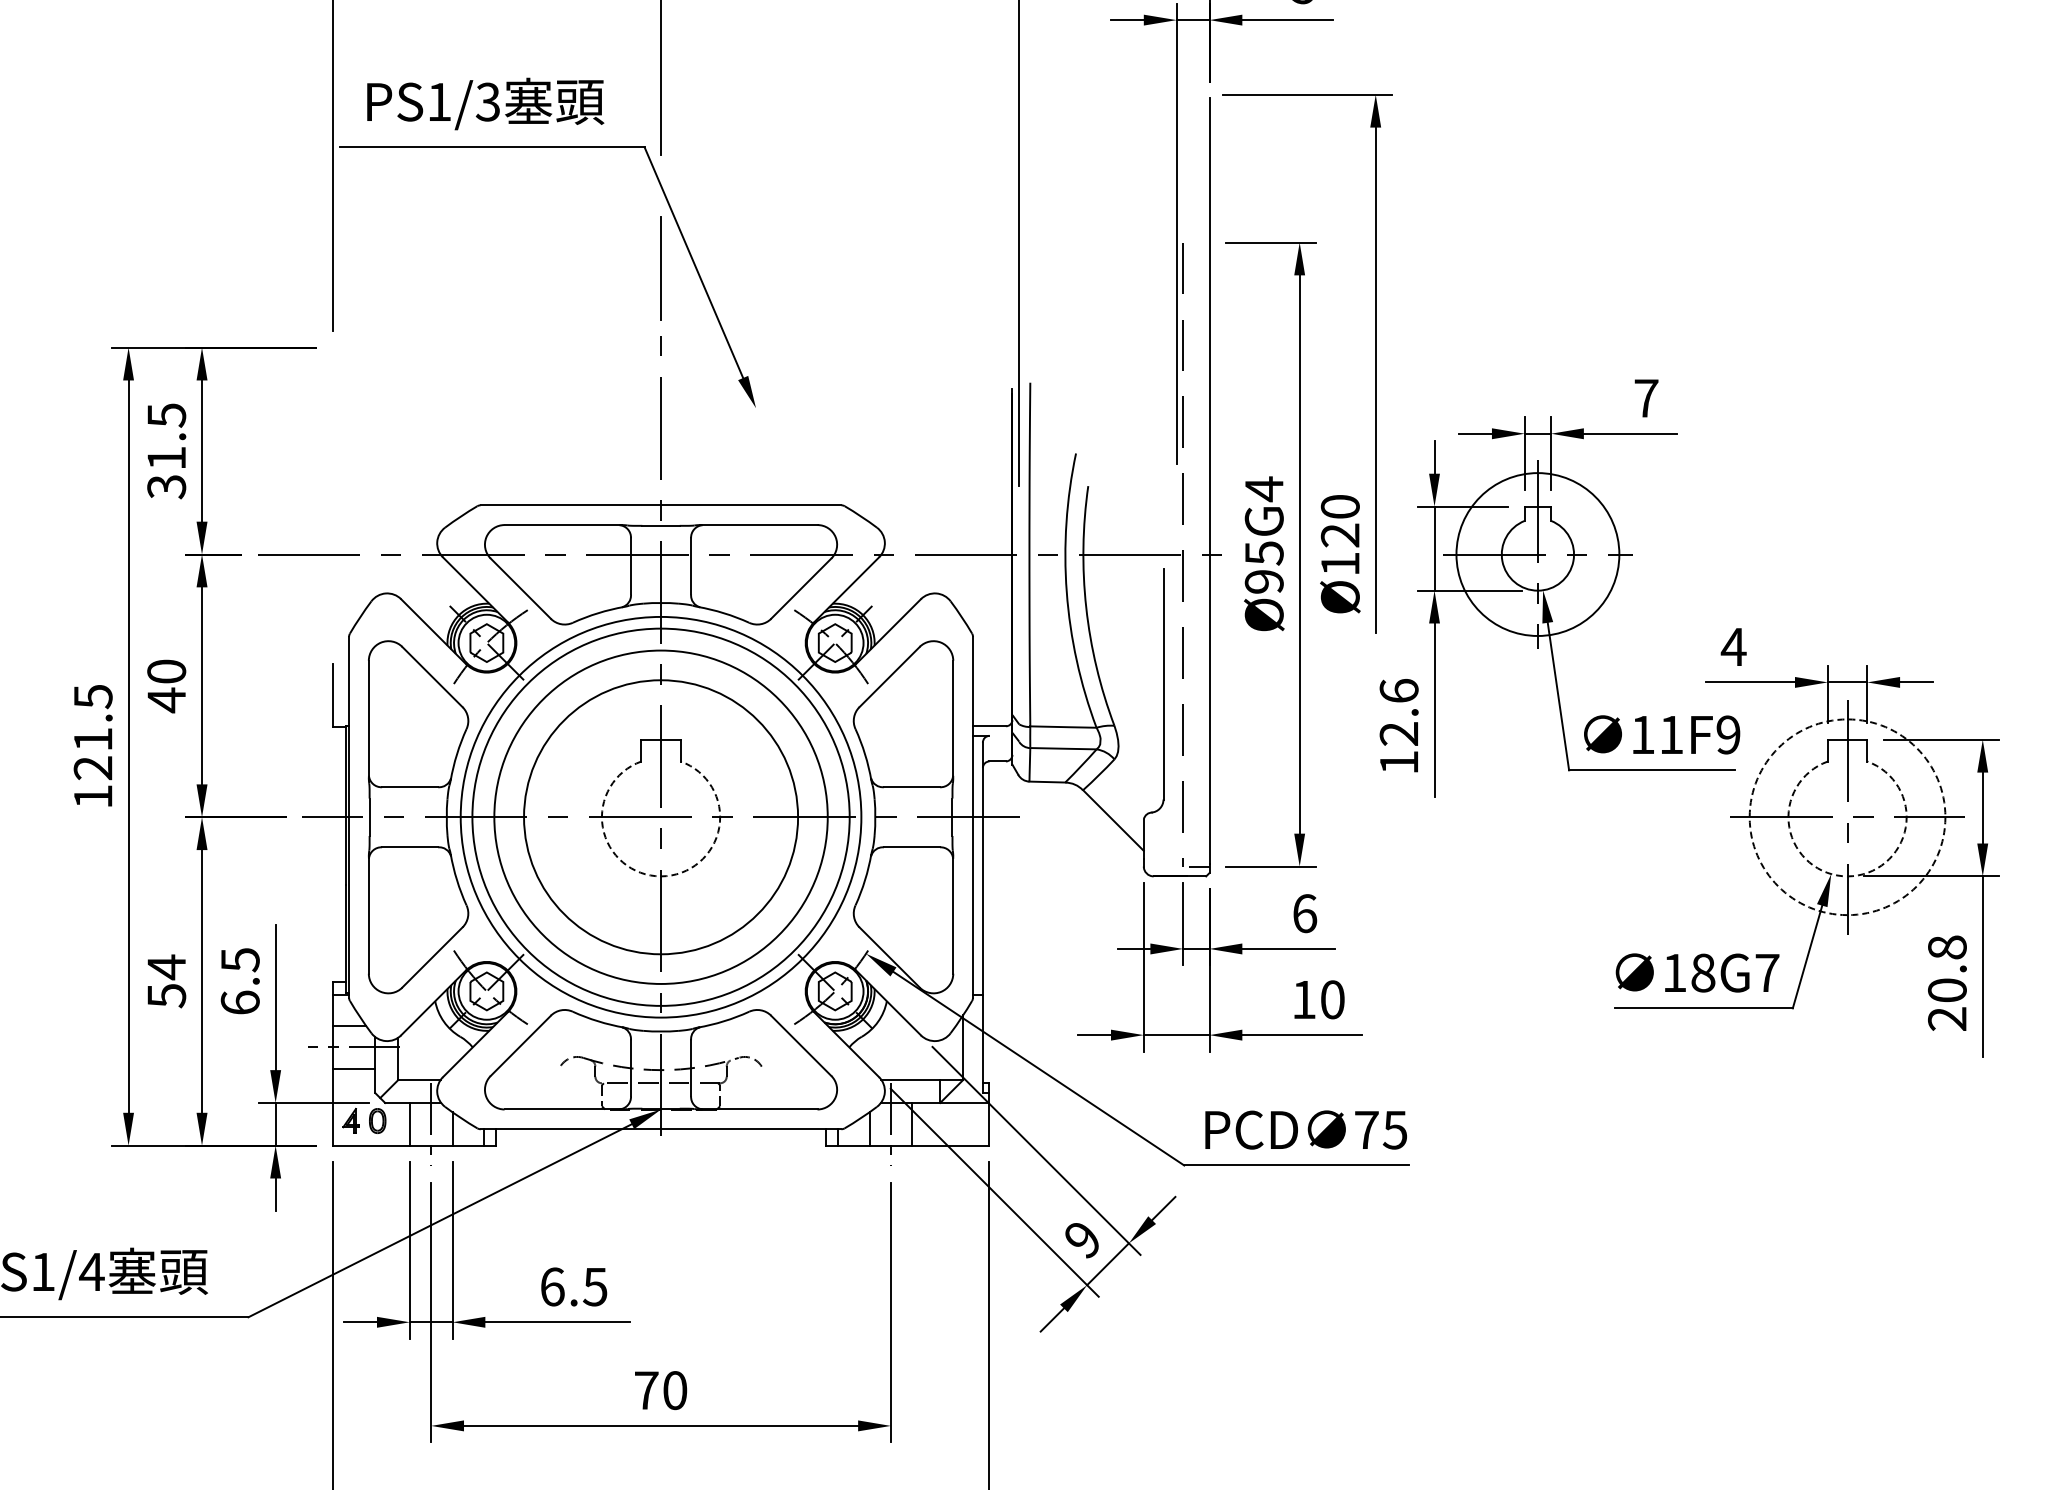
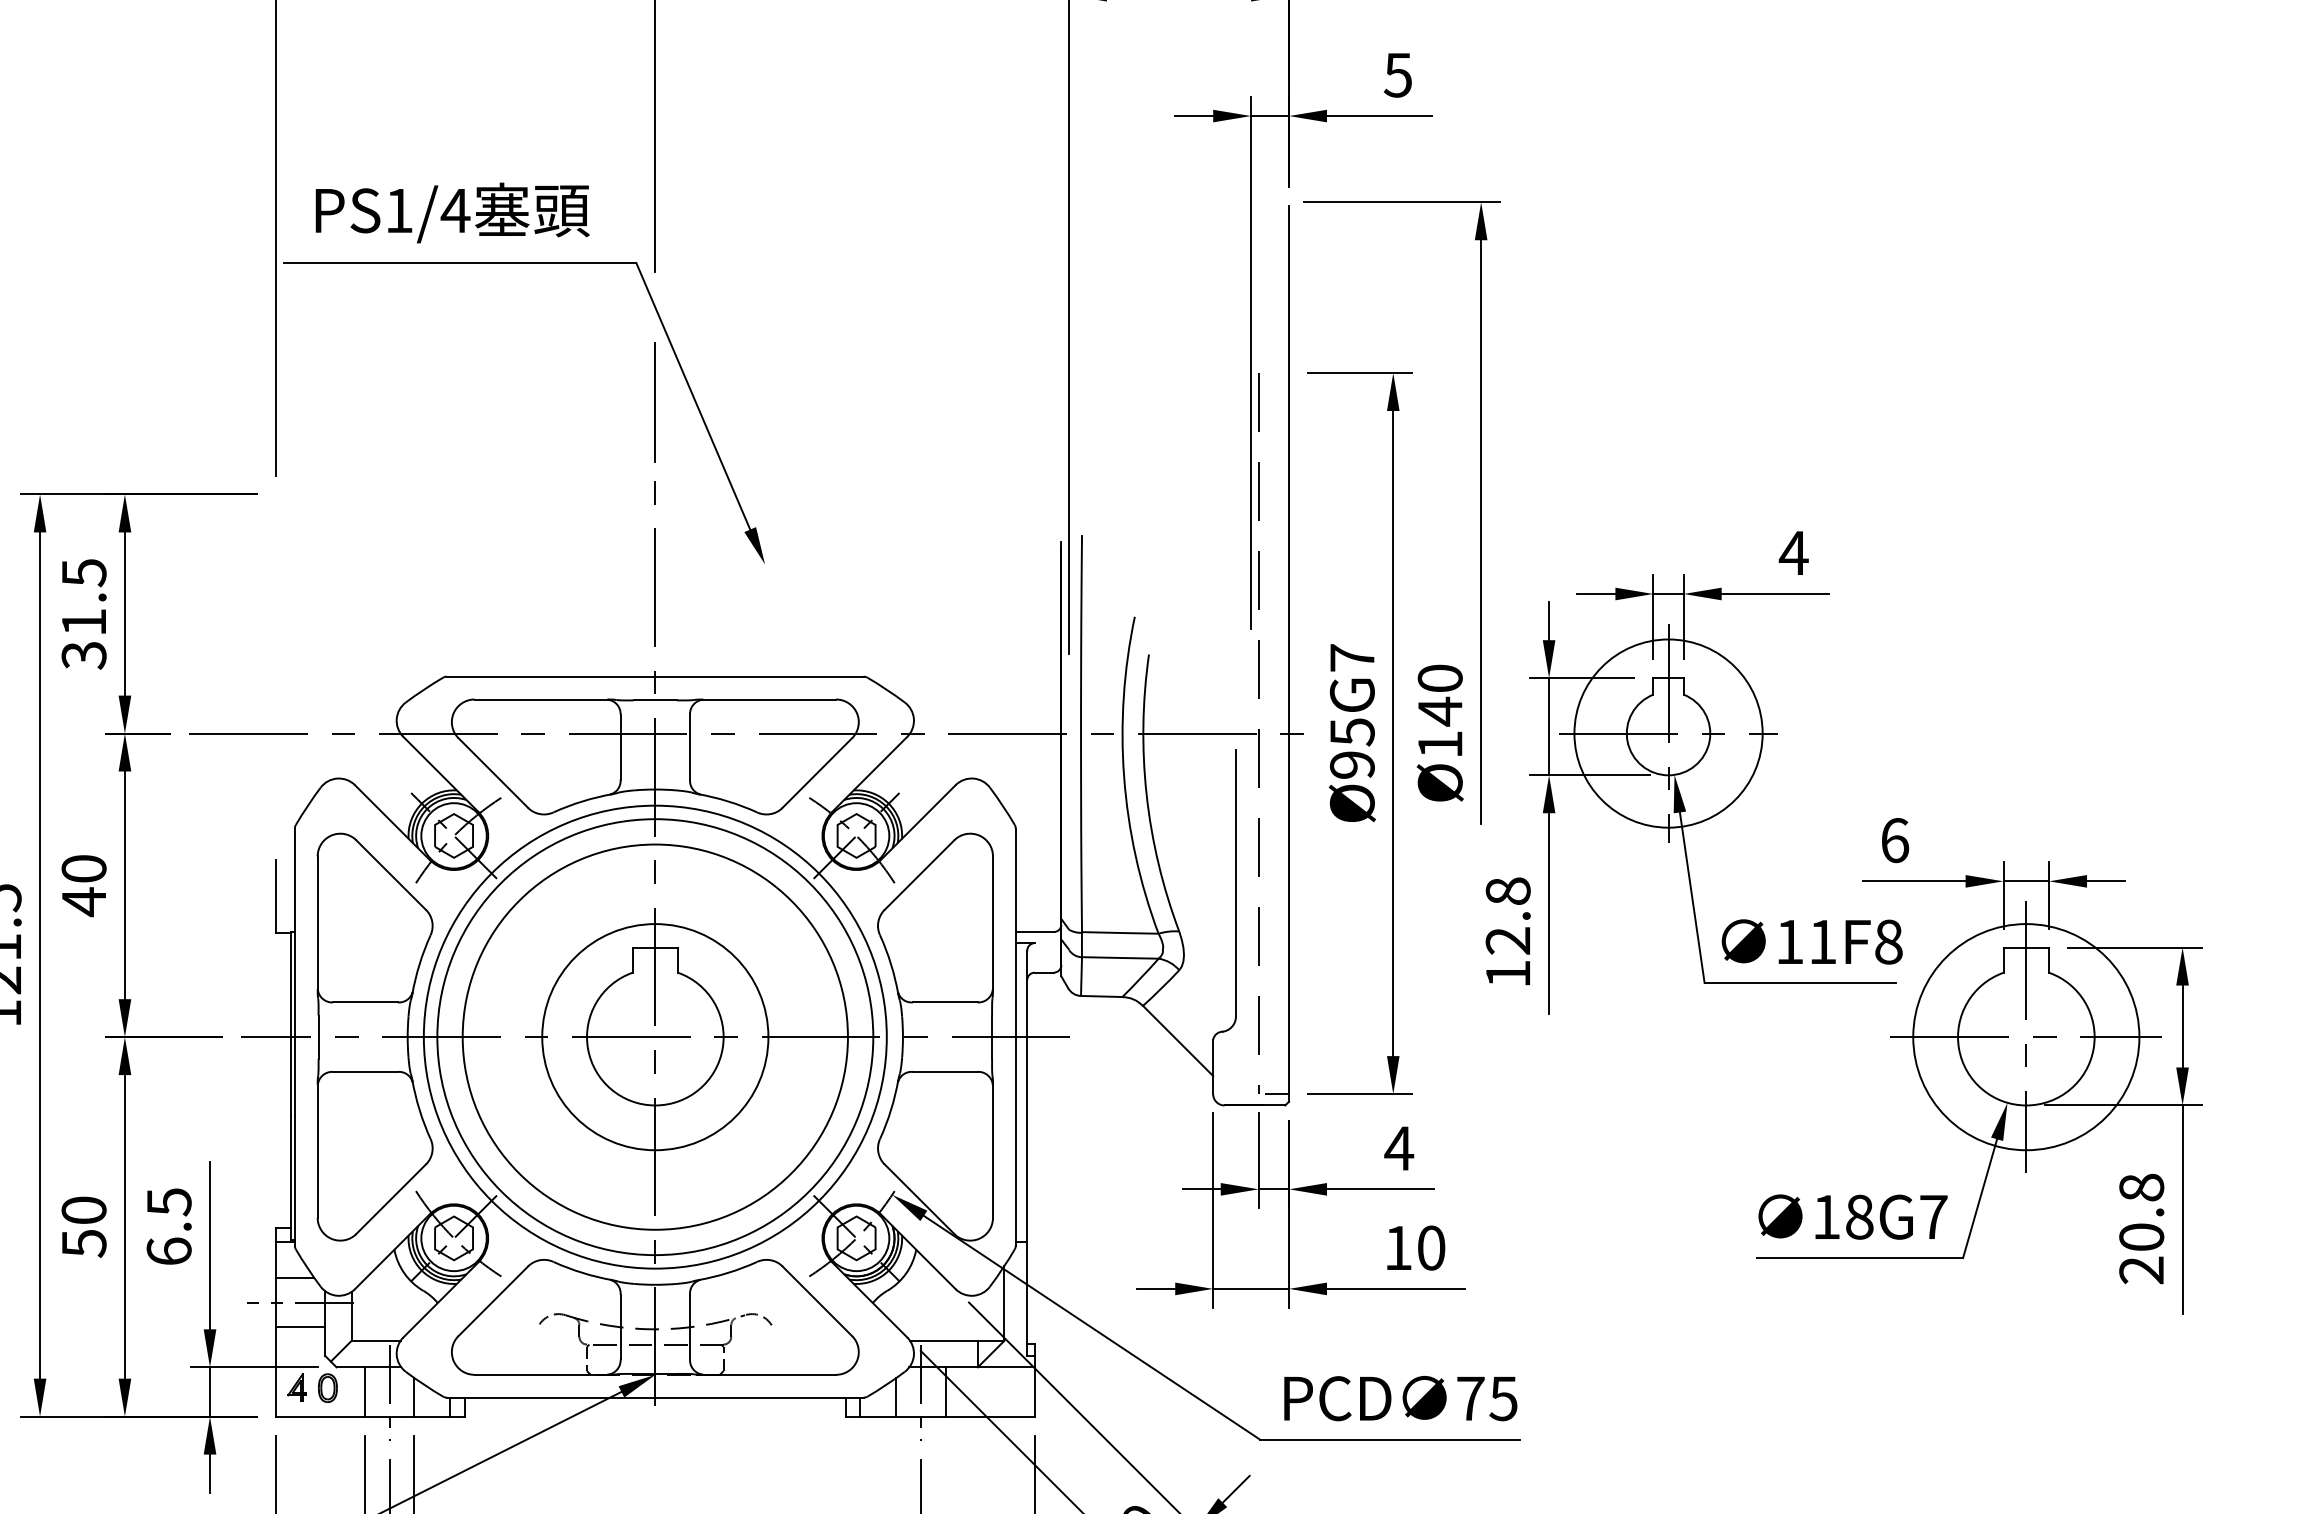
text: (488, 101) -> (455, 210), PS1/3 -> PS1/4
text: (1646, 398) -> (1794, 553), 7 -> 4
text: (1264, 489) -> (1352, 658), Ø95G4 -> Ø95G7
text: (1339, 535) -> (1439, 711), Ø120 -> Ø140
text: (1733, 646) -> (1894, 839), 4 -> 6
text: (1398, 690) -> (1507, 890), 12.6 -> 12.8
text: (1728, 734) -> (1888, 941), 11F9 -> 11F8
circle: (660, 817) -> (654, 1037), size x0.71
circle: (1847, 817) -> (2026, 1037), dashed -> solid
arc: (661, 876) -> (655, 1105), dashed -> solid
arc: (1847, 876) -> (2026, 1105), dashed -> solid
text: (1304, 913) -> (1398, 1148), 6 -> 4
text: (166, 967) -> (83, 1210), 54 -> 50

